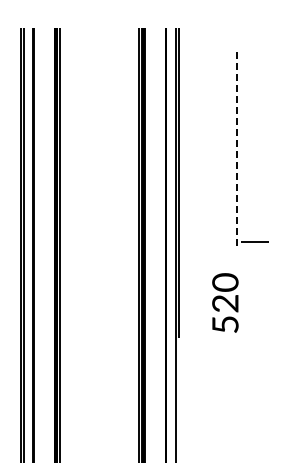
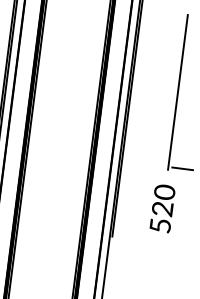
line: (236, 147) -> (177, 91), dashed -> solid
text: (225, 302) -> (162, 208), moved

